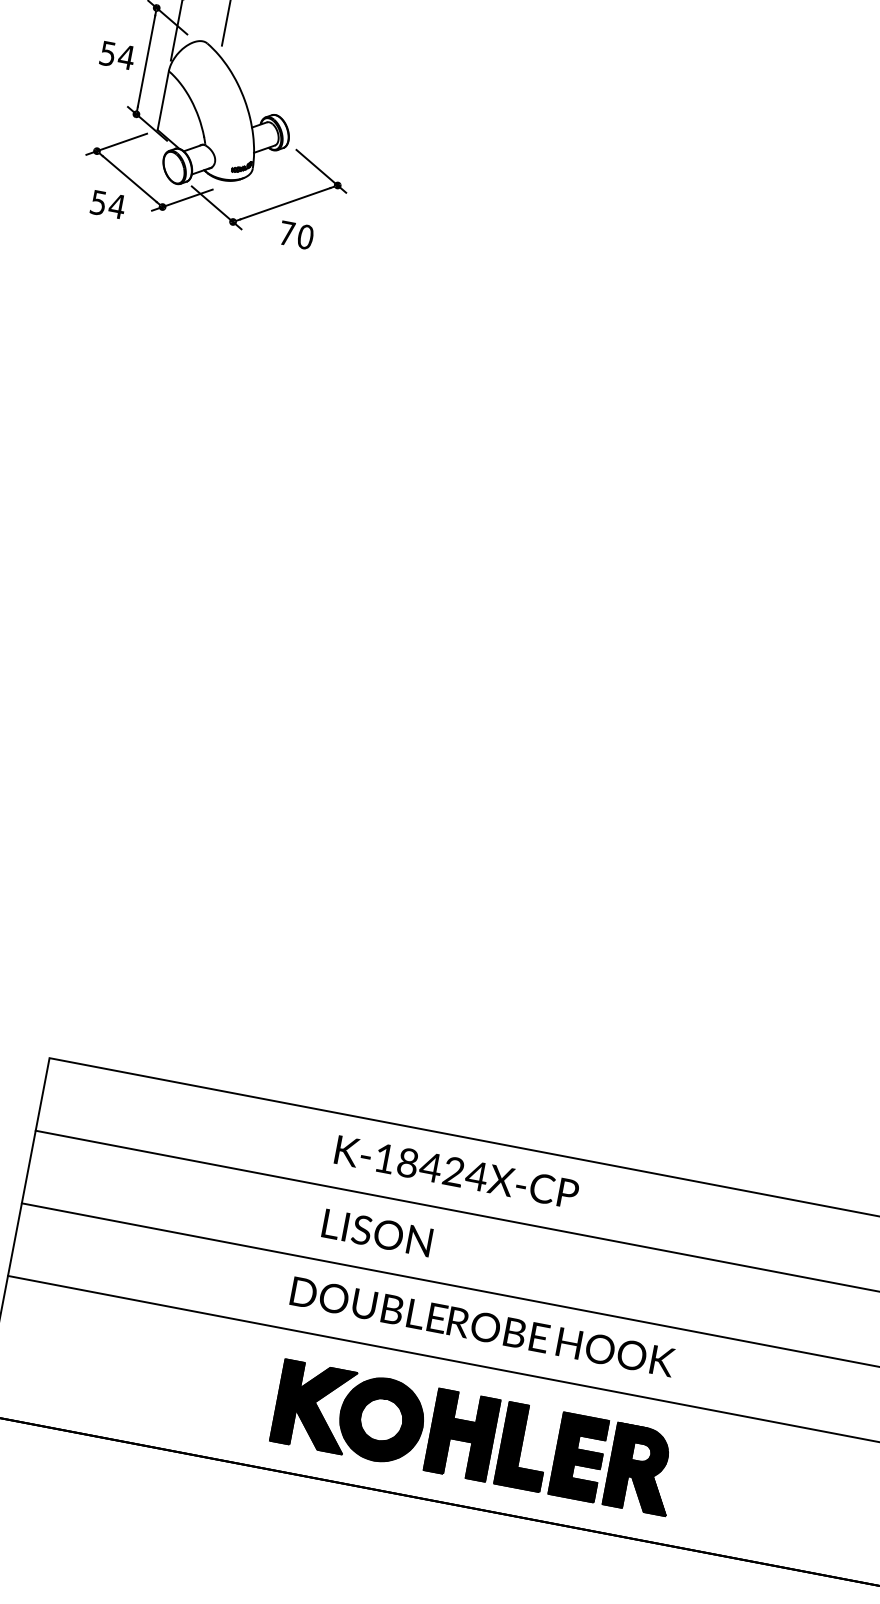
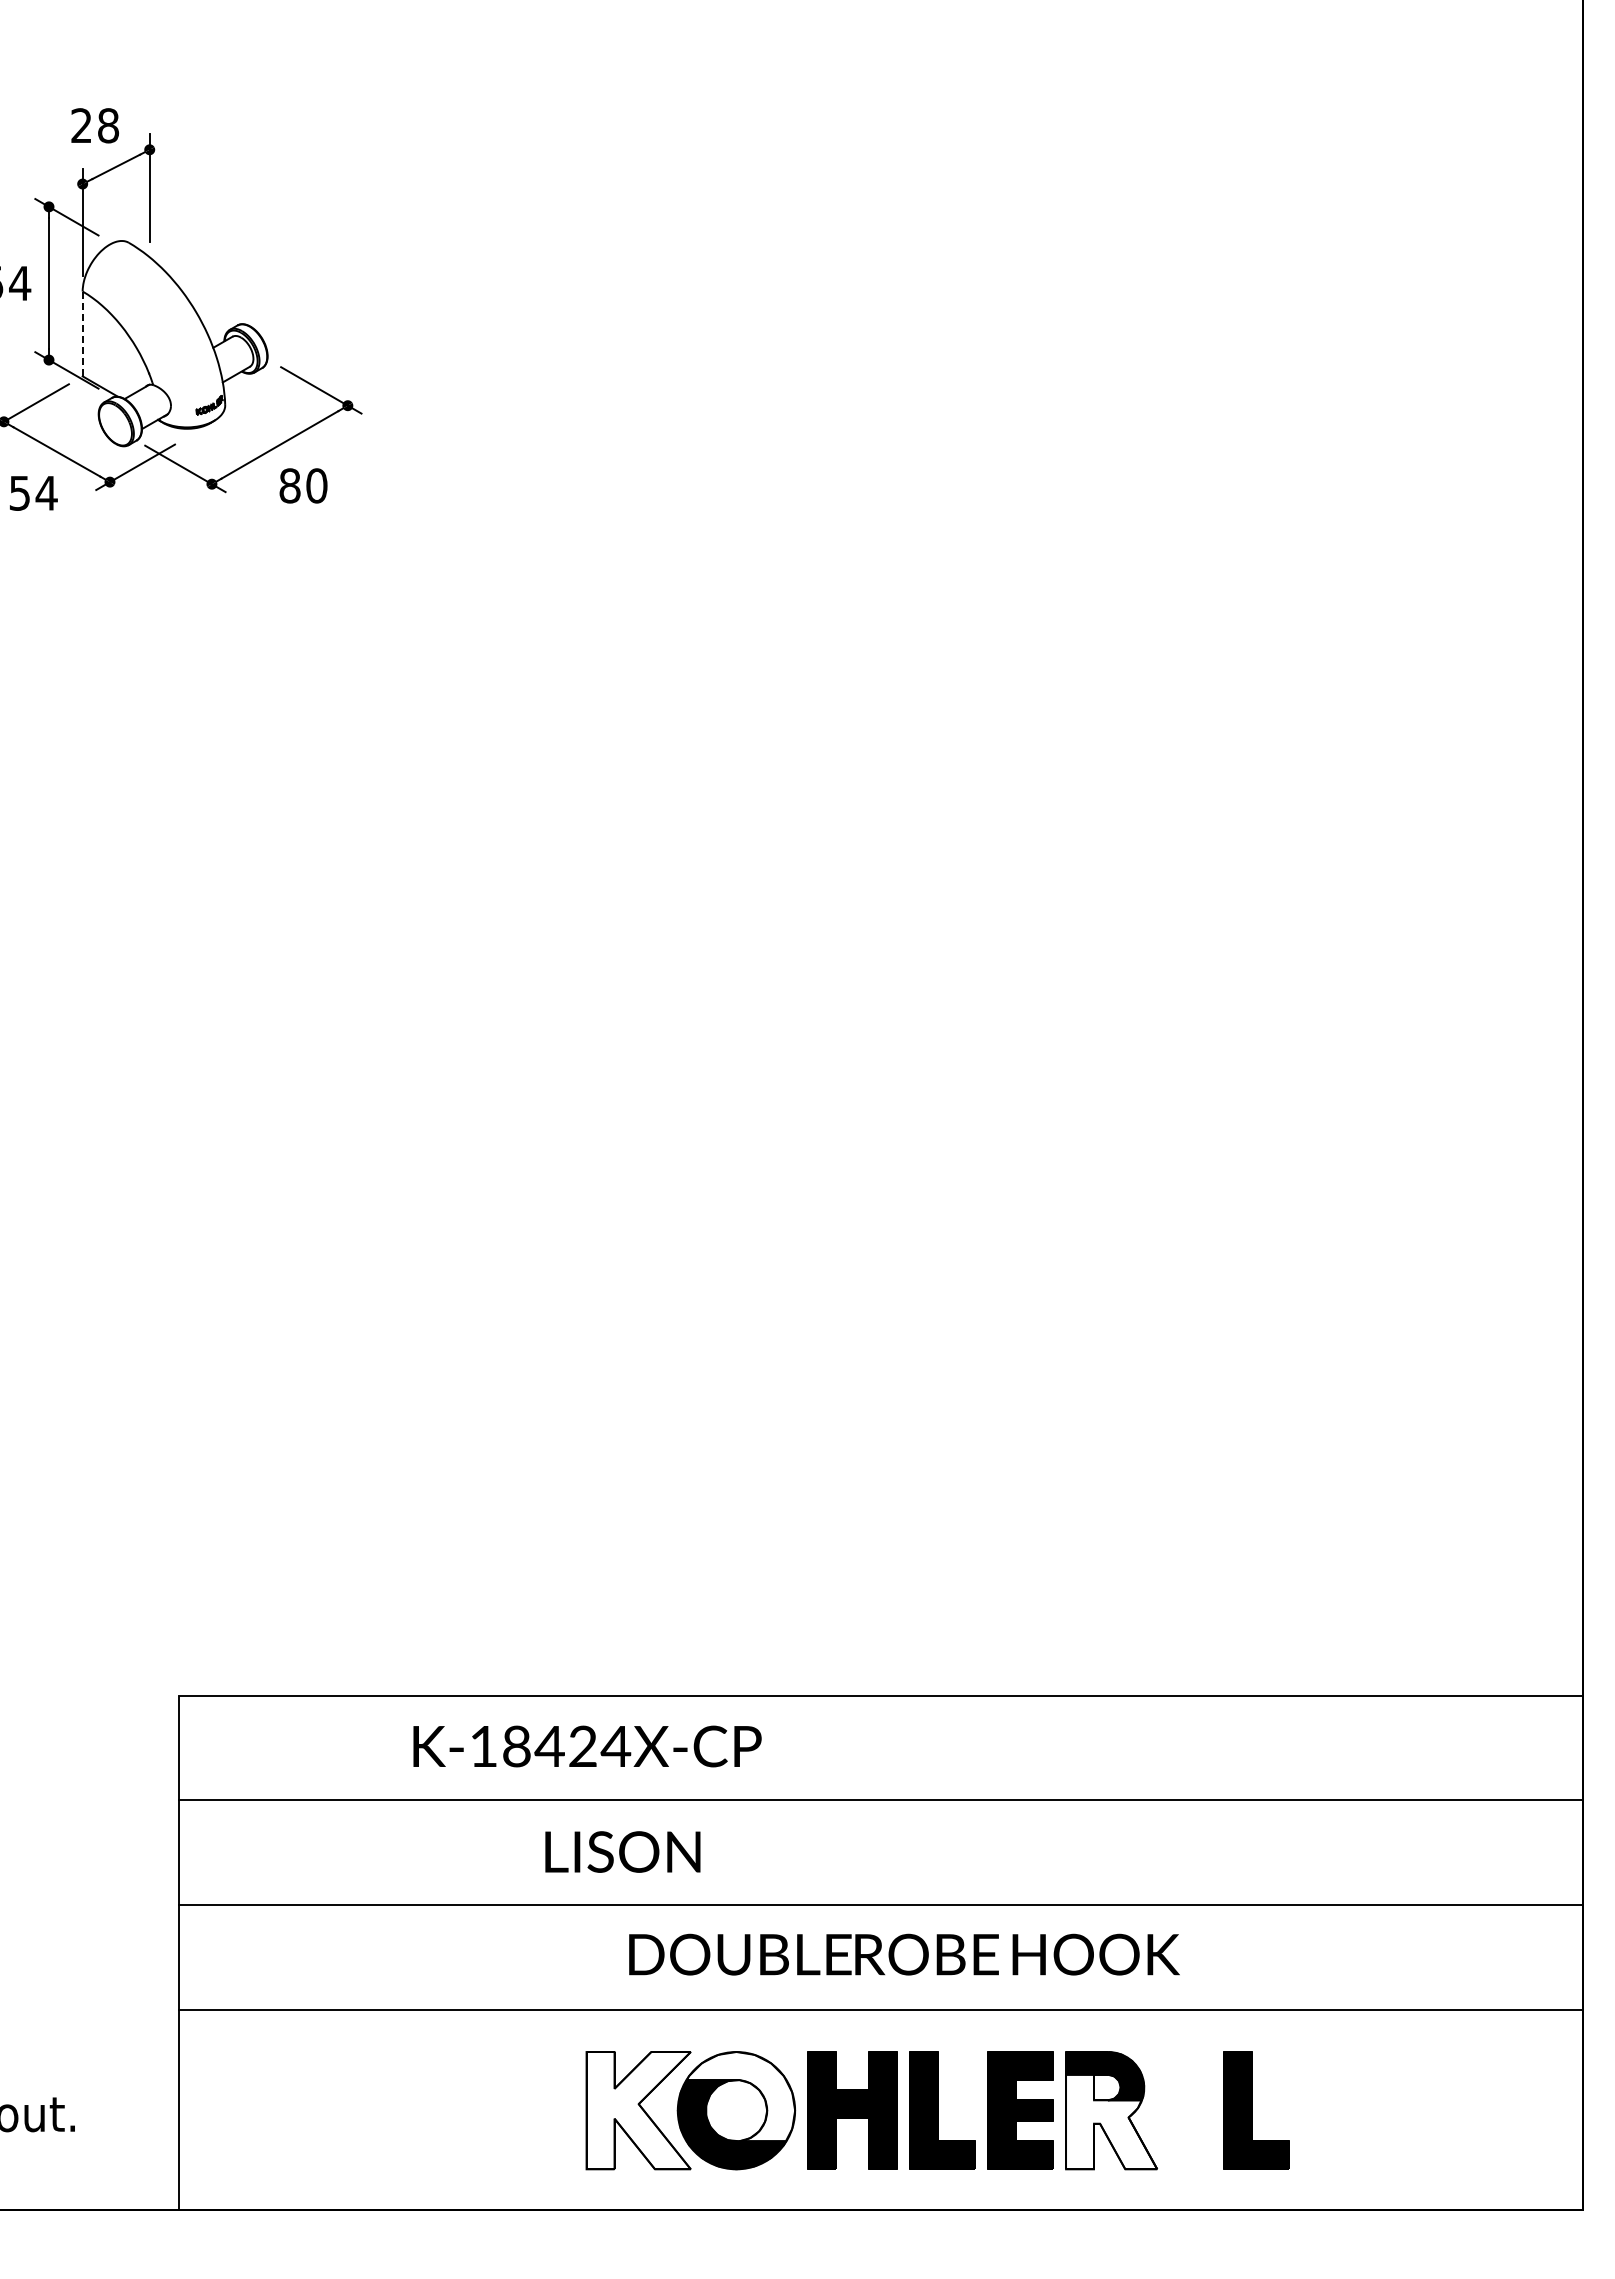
line: (163, 100) -> (82, 334), solid -> dashed
text: (286, 233) -> (289, 485), 70 -> 80
text: (456, 1172) -> (587, 1746), moved
text: (377, 1232) -> (622, 1851), moved
text: (482, 1326) -> (904, 1954), moved
fill: (313, 1406) -> (638, 2110), removed
fill: (387, 1410) -> (741, 2096), removed
fill: (640, 1476) -> (1111, 2121), removed
part: (742, 1488) -> (1256, 2110), added

